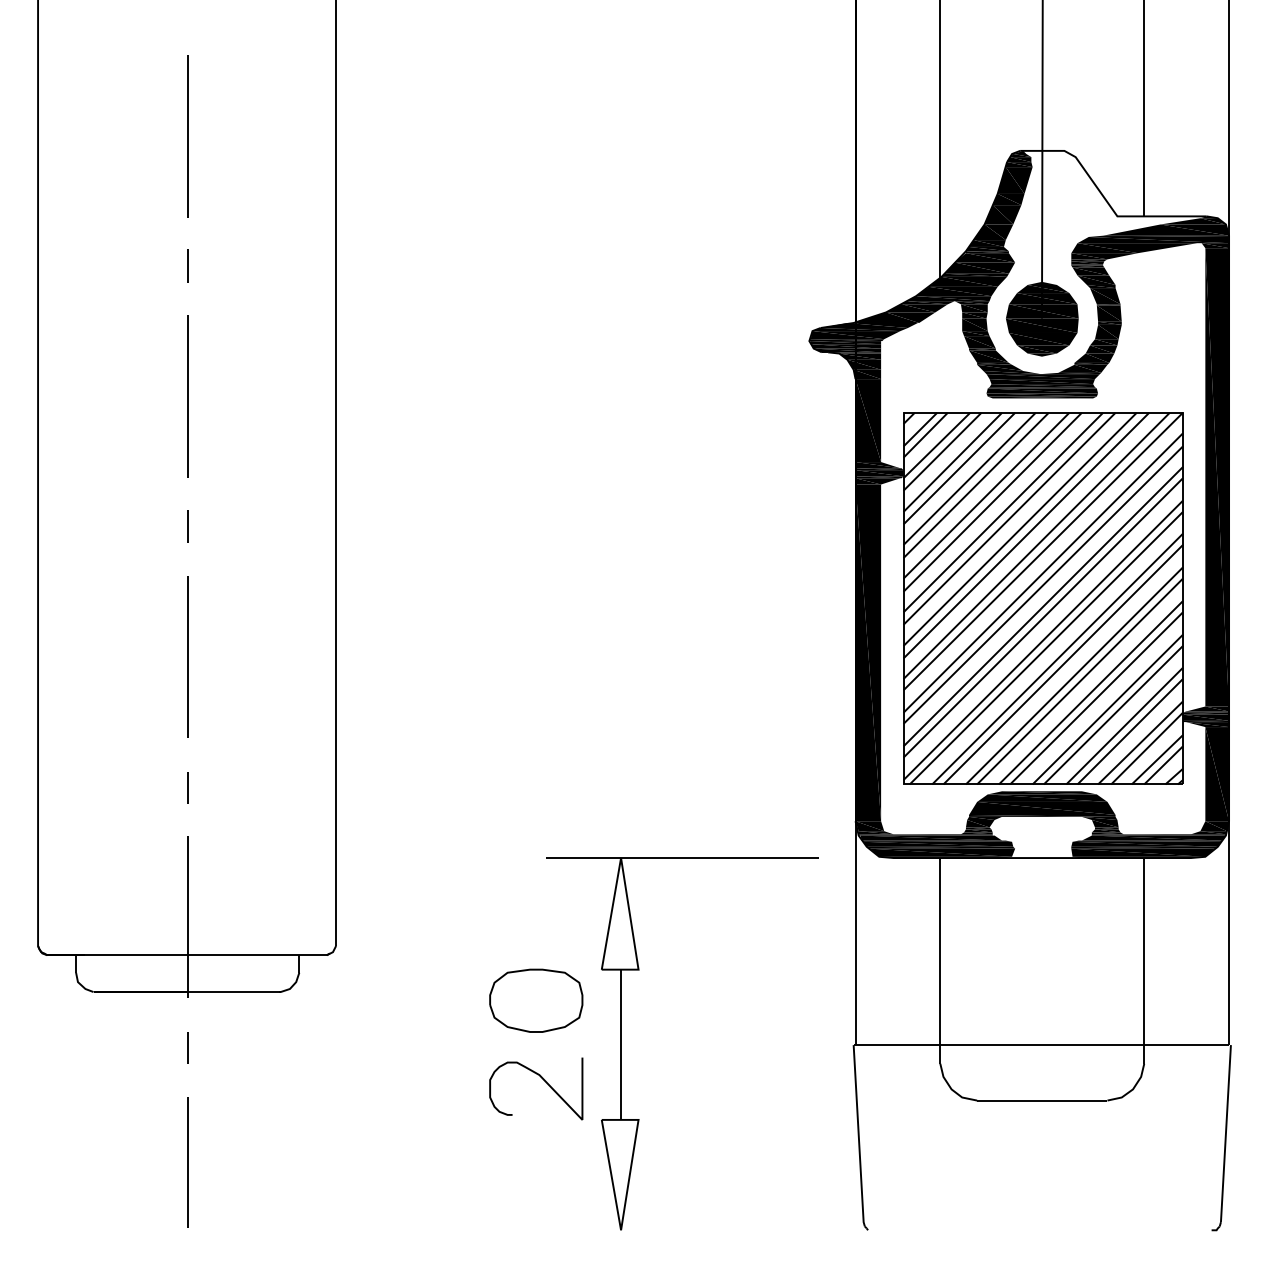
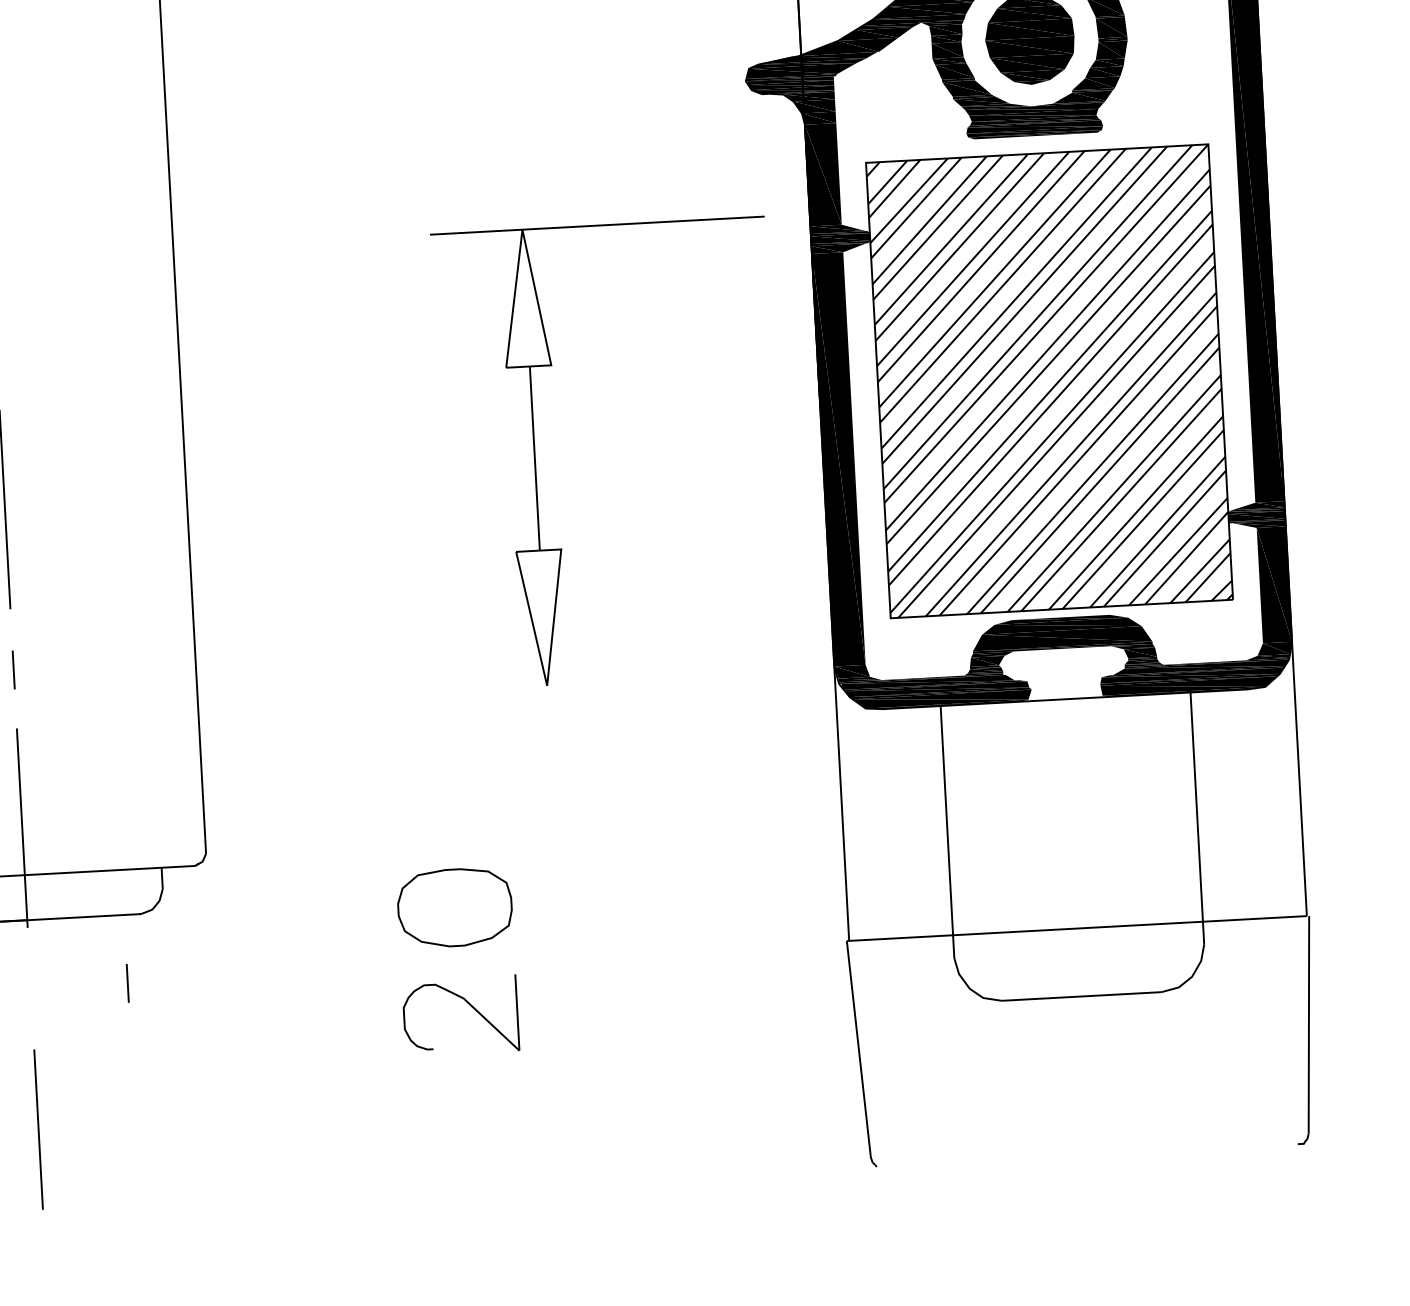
part: (621, 1043) -> (535, 456), moved
line: (187, 1047) -> (127, 982), moved

